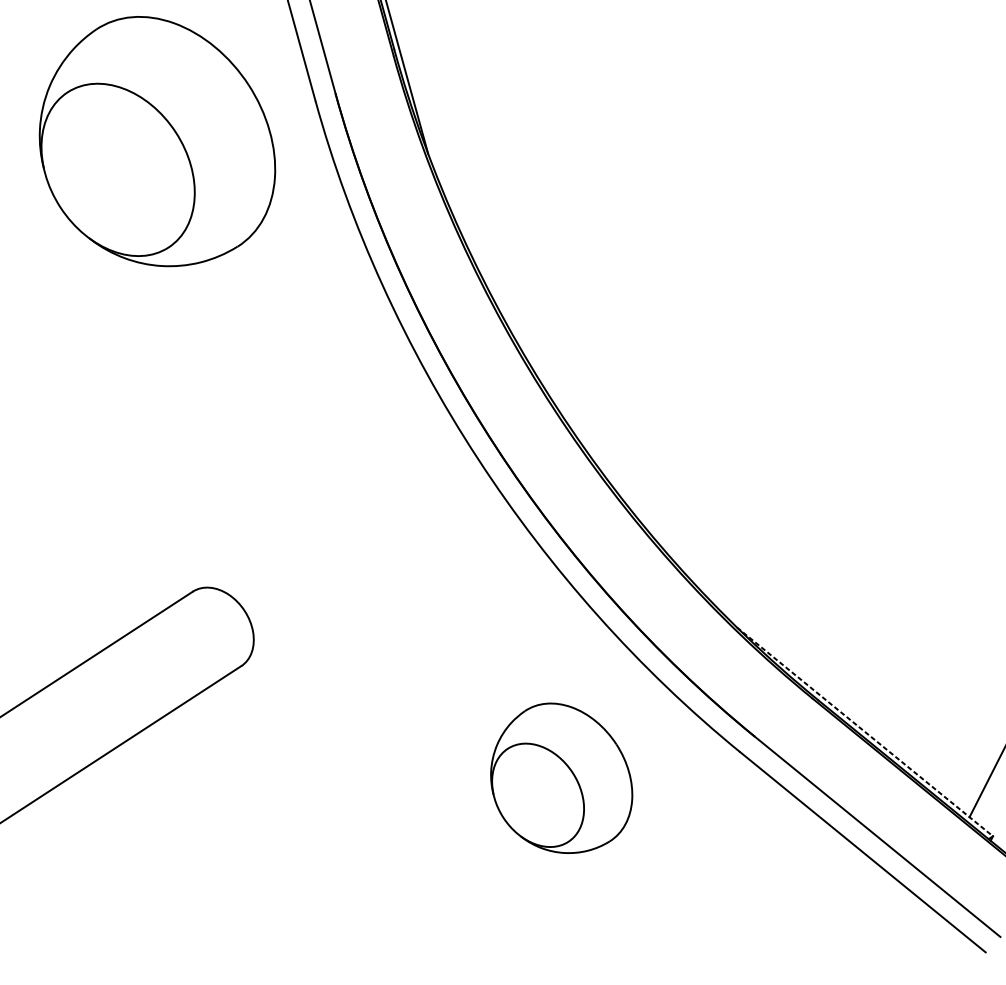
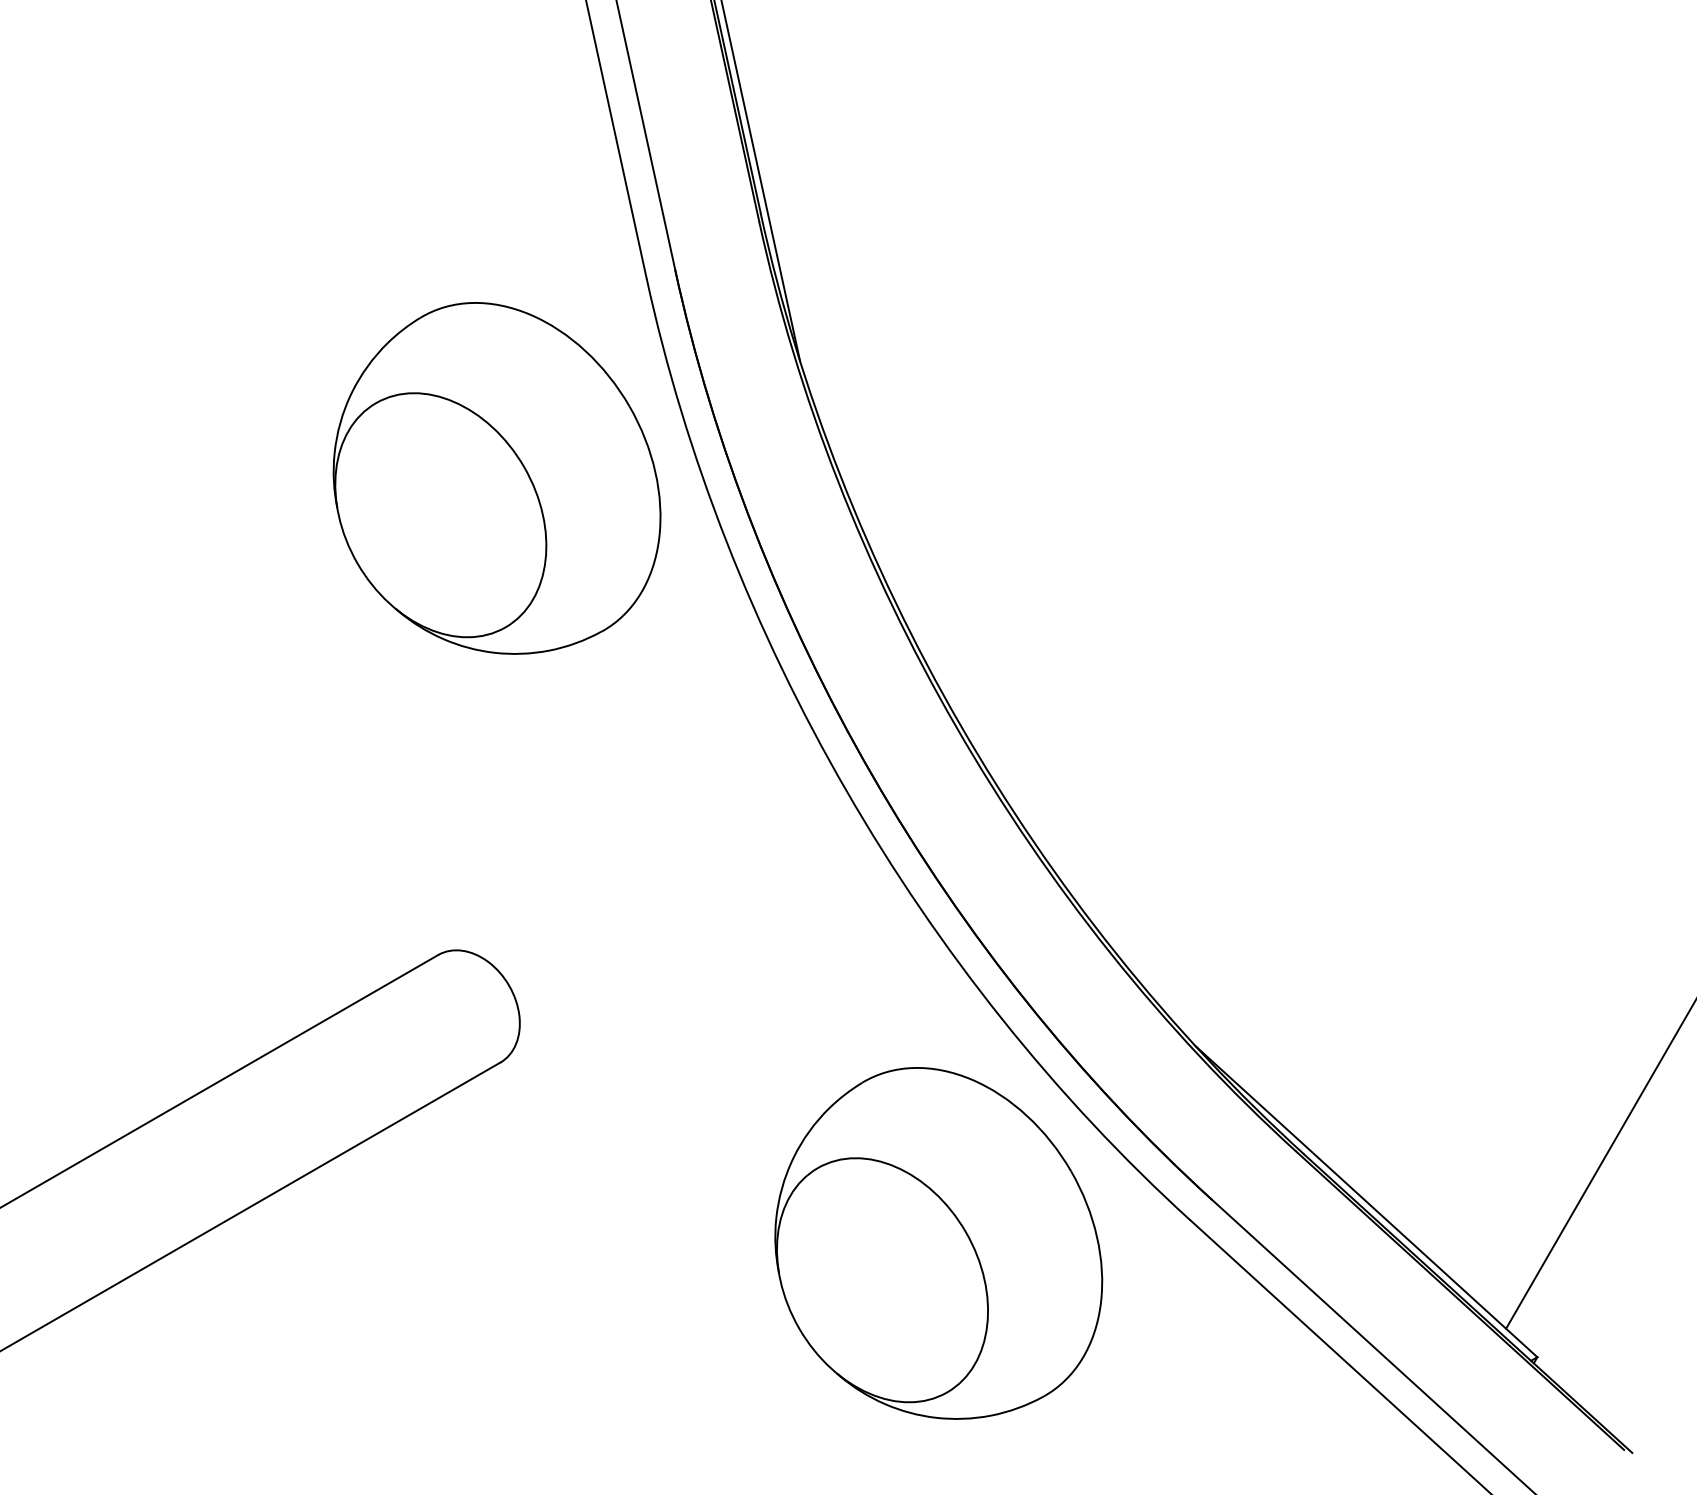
part: (156, 141) -> (496, 478), moved
line: (865, 732) -> (1366, 1202), dashed -> solid
part: (561, 778) -> (938, 1243), size x1.67

